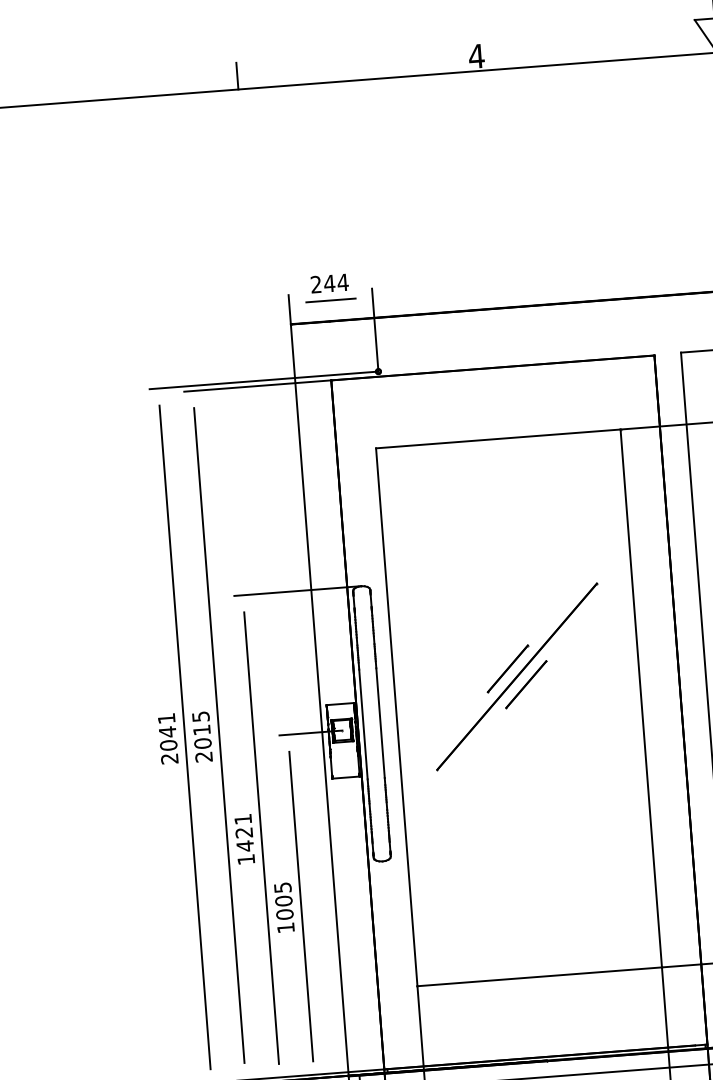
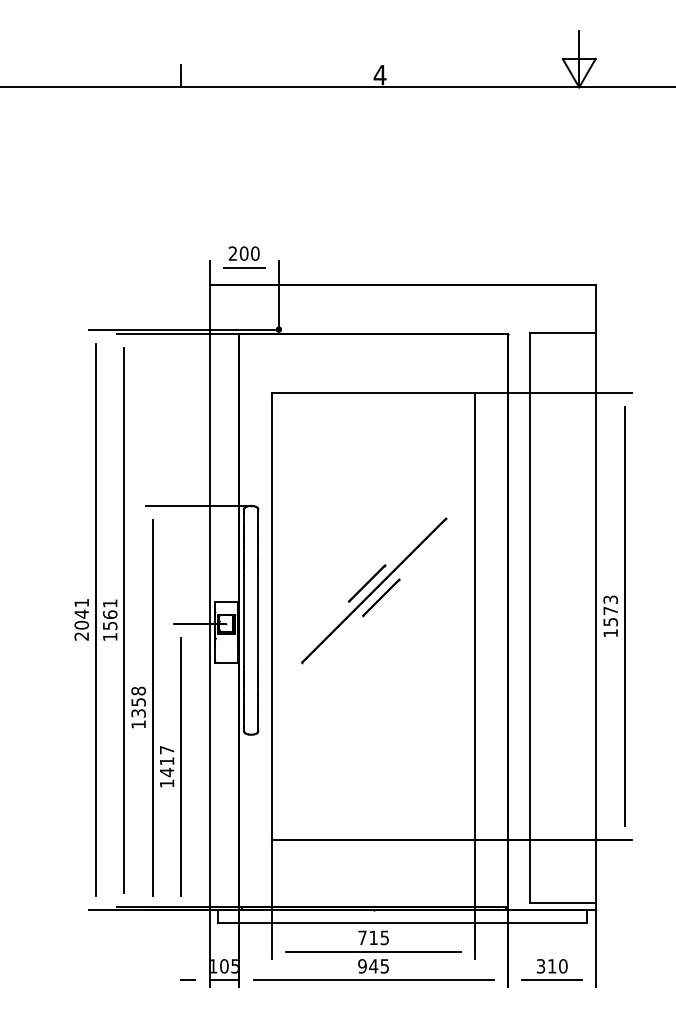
text: (336, 282) -> (249, 253), 244 -> 200
text: (201, 737) -> (109, 620), 2015 -> 1561
text: (244, 833) -> (138, 702), 1421 -> 1358
text: (283, 901) -> (166, 761), 1005 -> 1417

